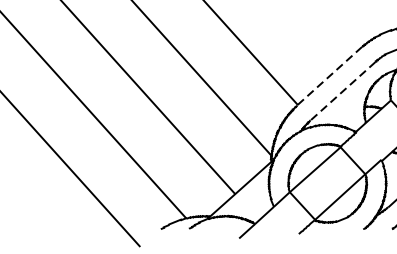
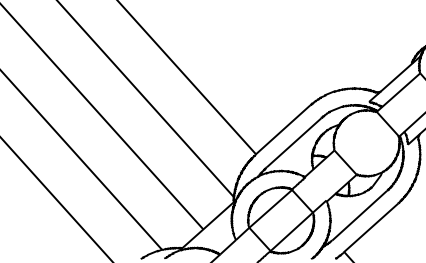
line: (329, 76) -> (282, 130), dashed -> solid
line: (343, 90) -> (294, 142), dashed -> solid

